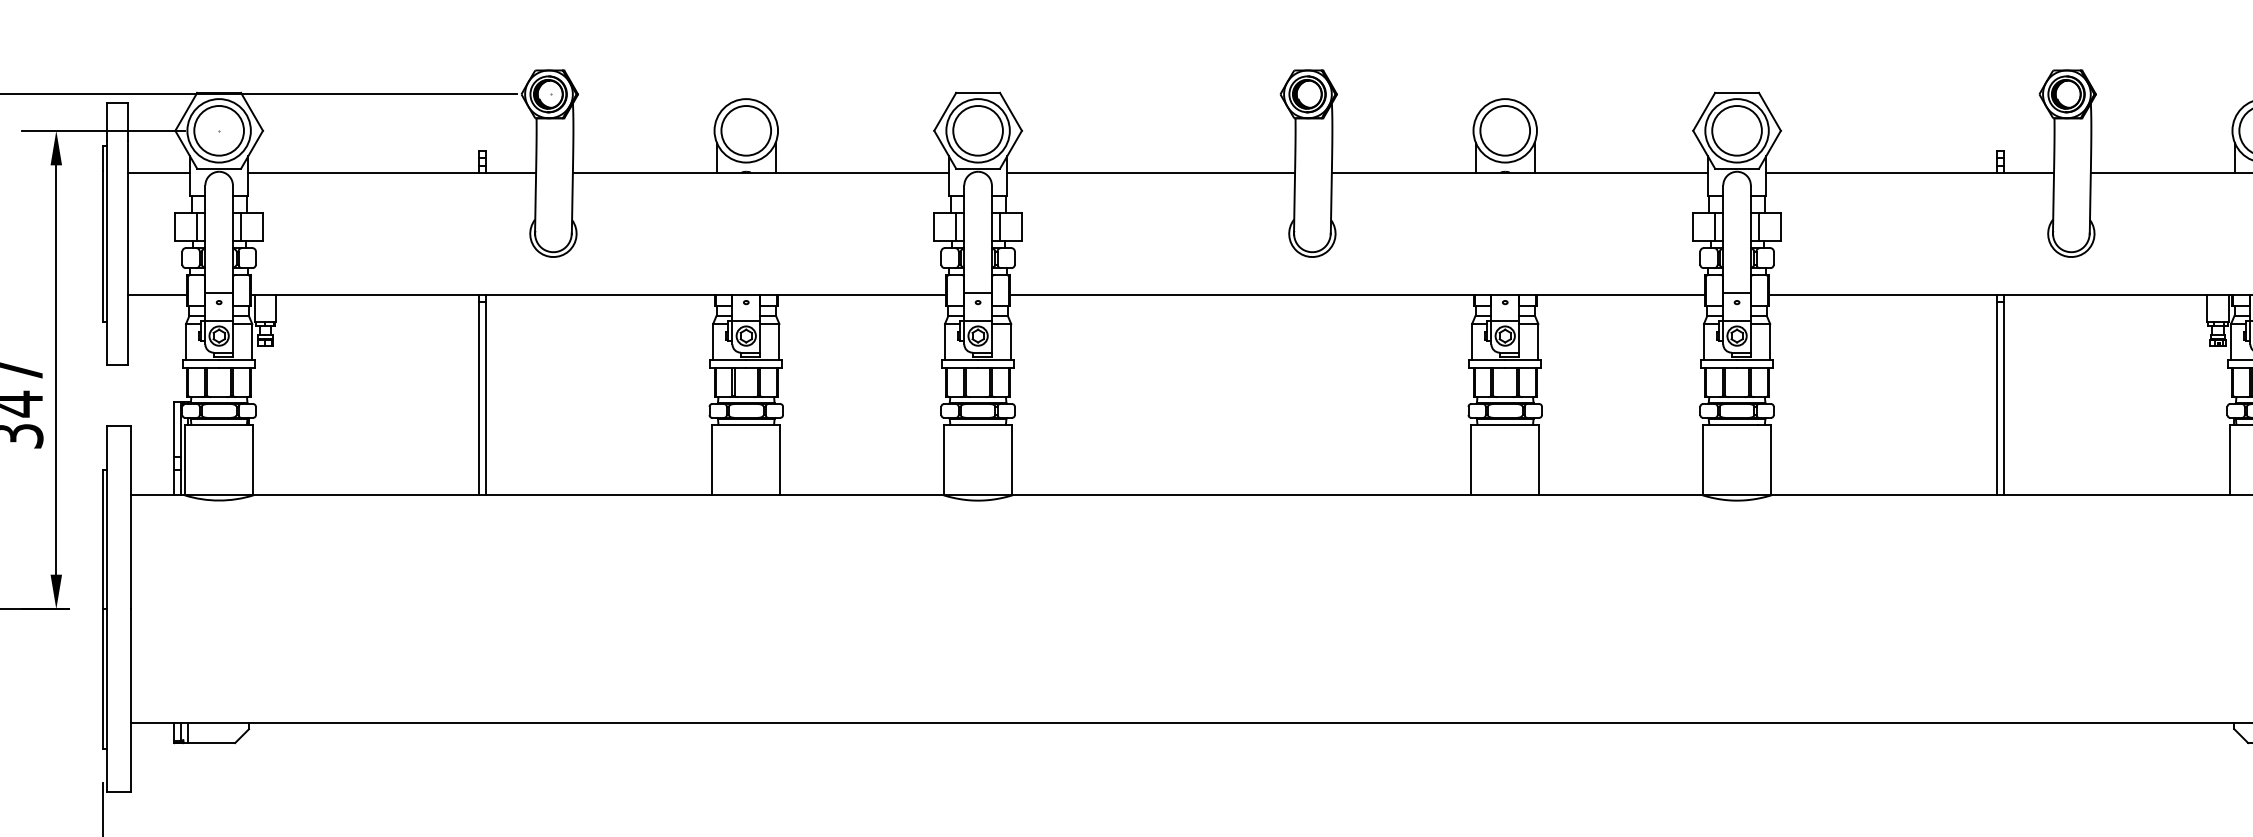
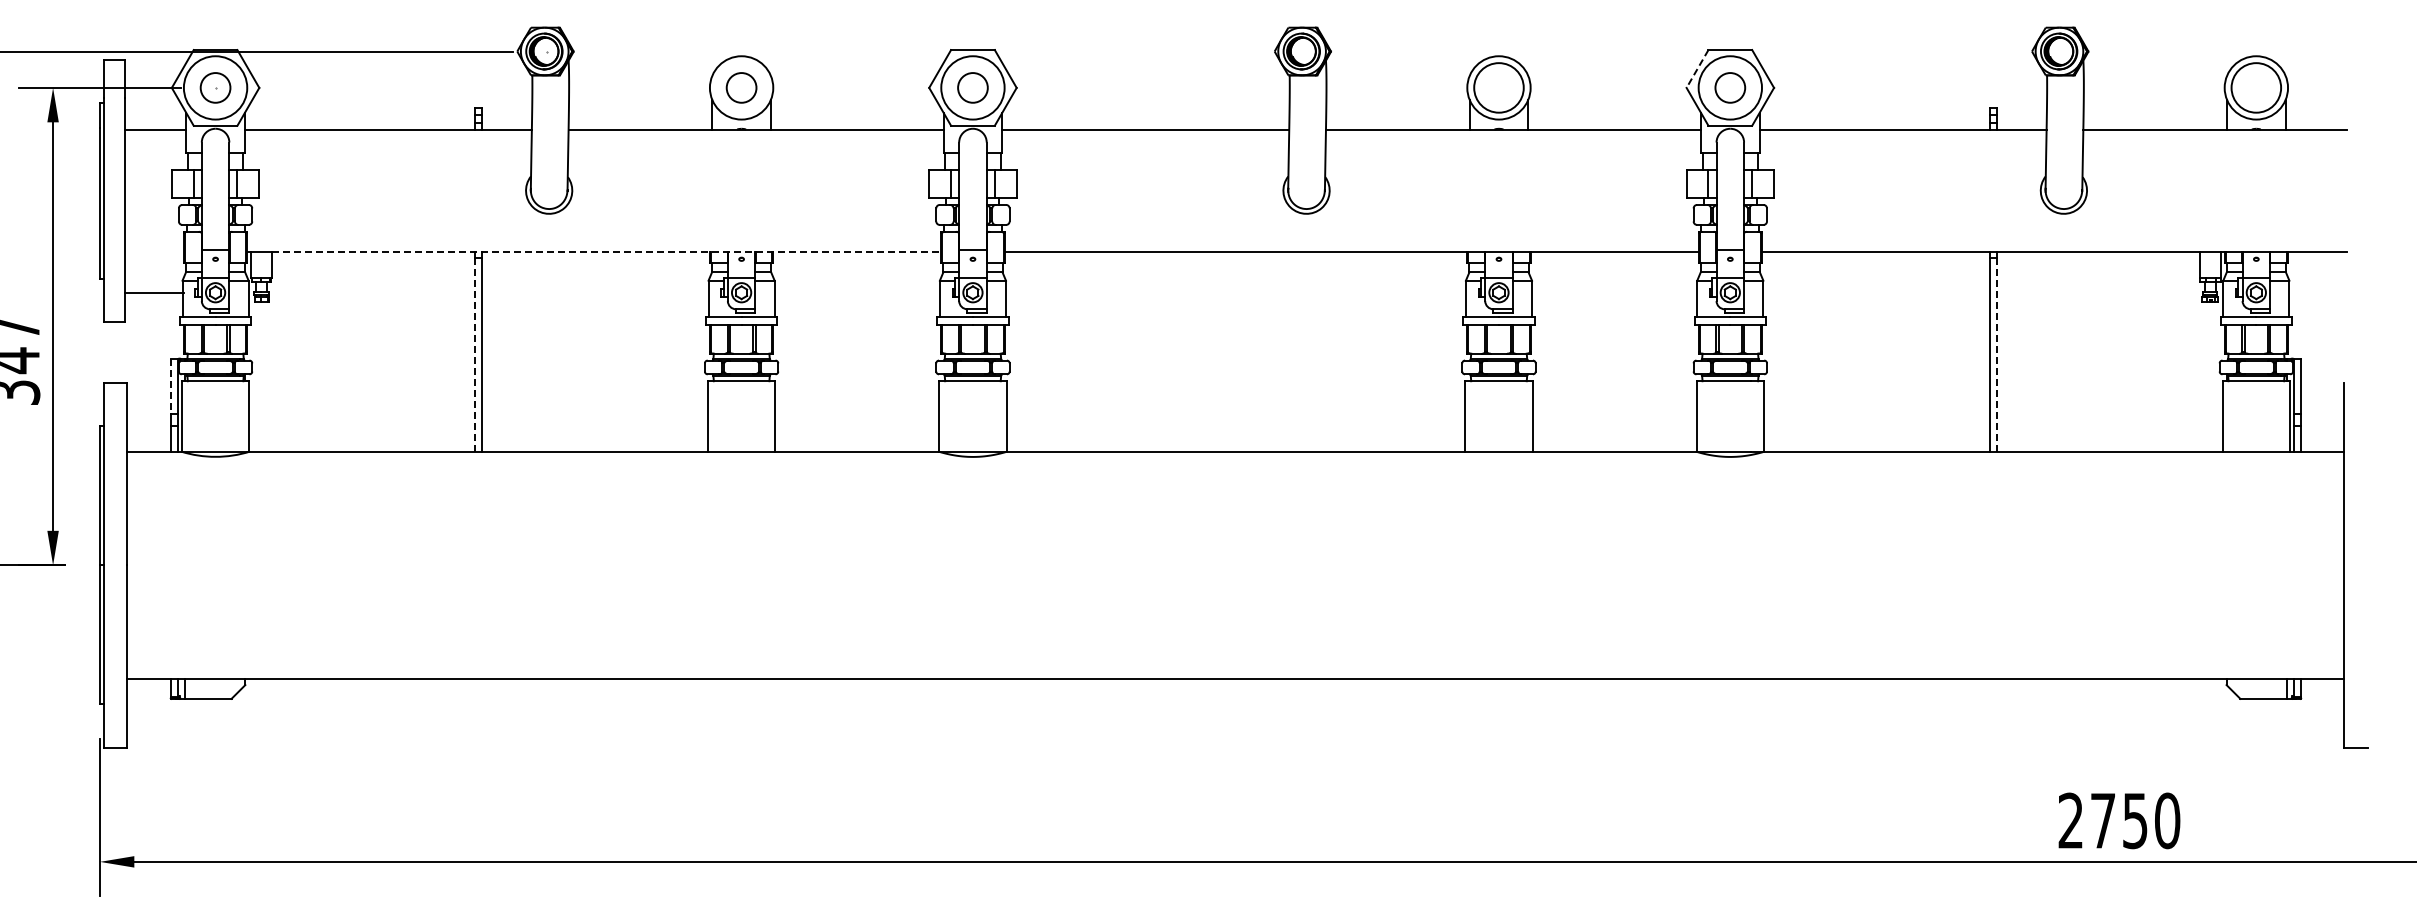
line: (1704, 111) -> (1697, 68), solid -> dashed
circle: (219, 130) -> (215, 87), size x0.6
circle: (746, 130) -> (741, 87), size x0.6
circle: (977, 130) -> (972, 87), size x0.6
circle: (1737, 130) -> (1730, 87), size x0.6
line: (156, 294) -> (153, 292), moved
line: (610, 294) -> (606, 251), solid -> dashed
line: (479, 398) -> (475, 355), solid -> dashed
line: (2003, 398) -> (1996, 355), solid -> dashed
line: (173, 430) -> (170, 386), solid -> dashed

